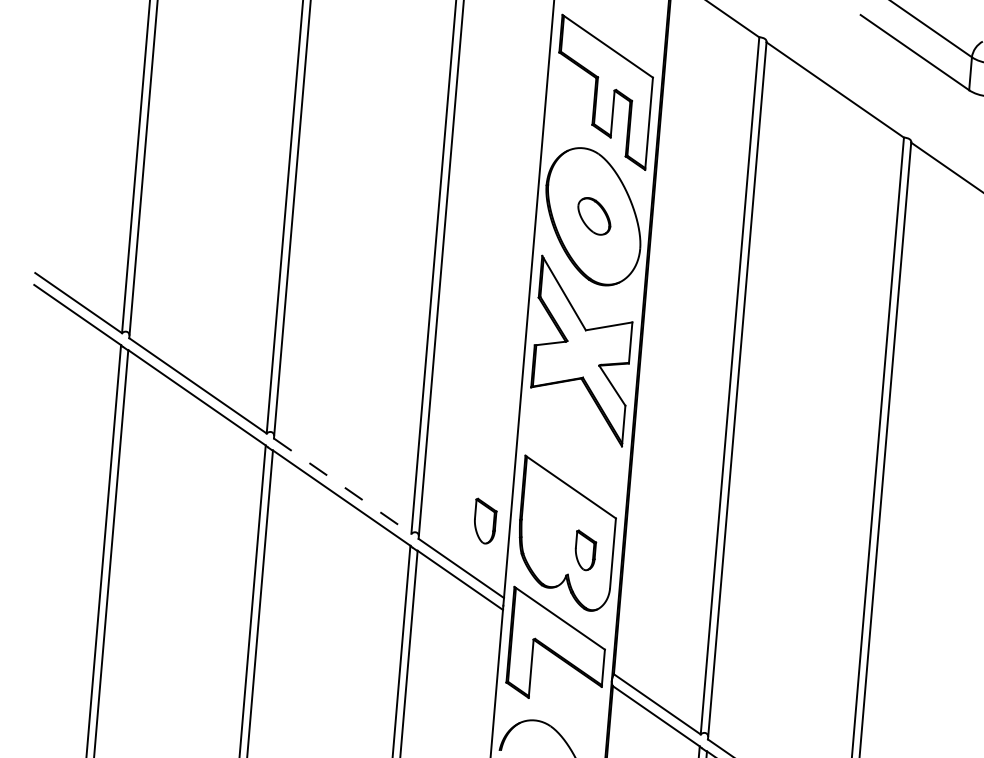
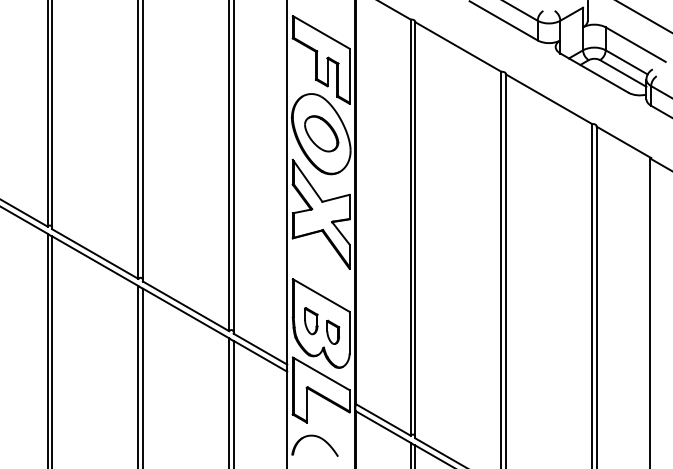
part: (593, 215) -> (321, 133), size x1.67
line: (343, 486) -> (186, 306), dashed -> solid
part: (485, 522) -> (311, 321), moved

